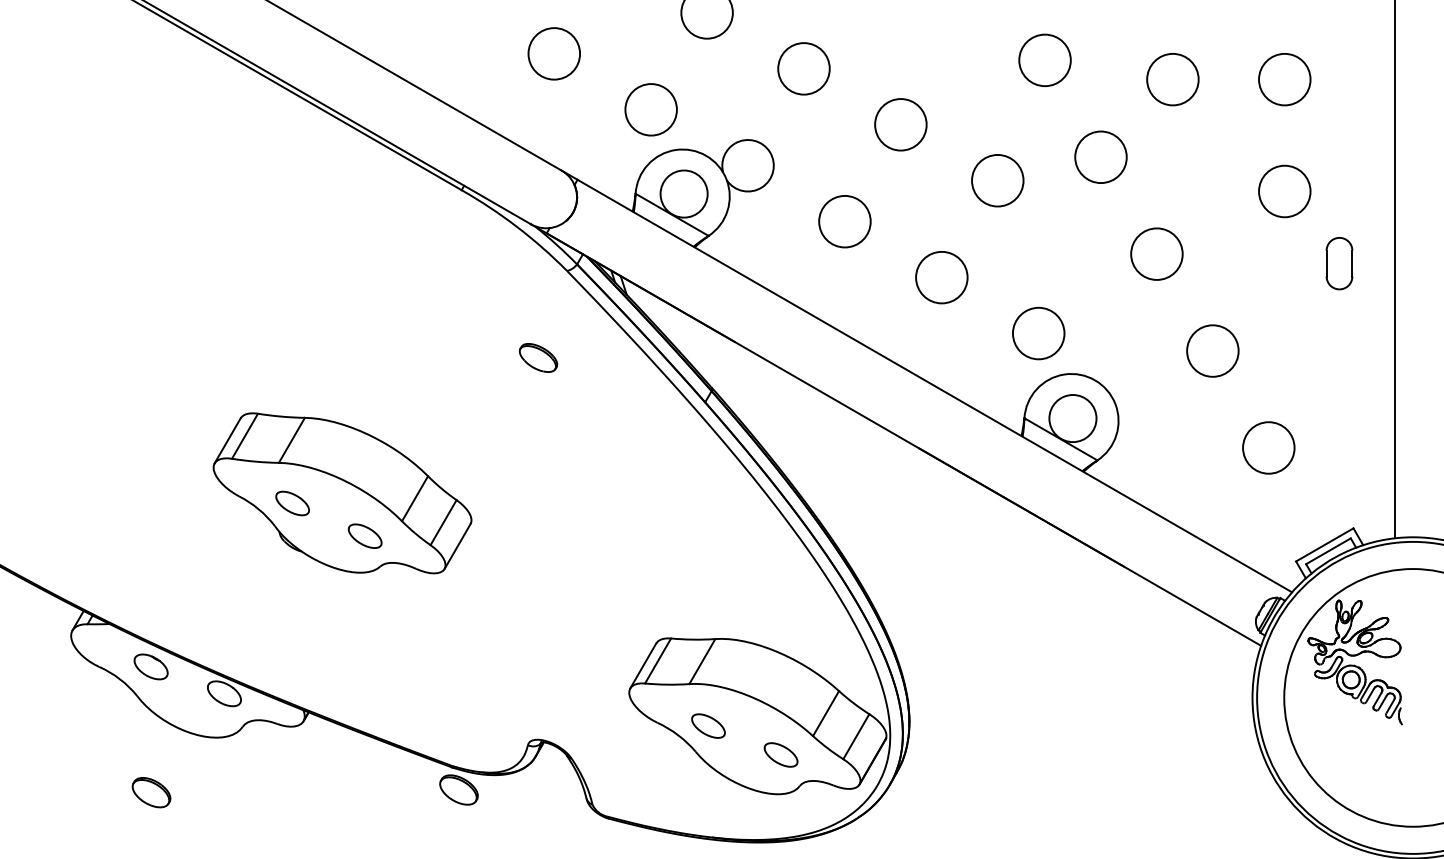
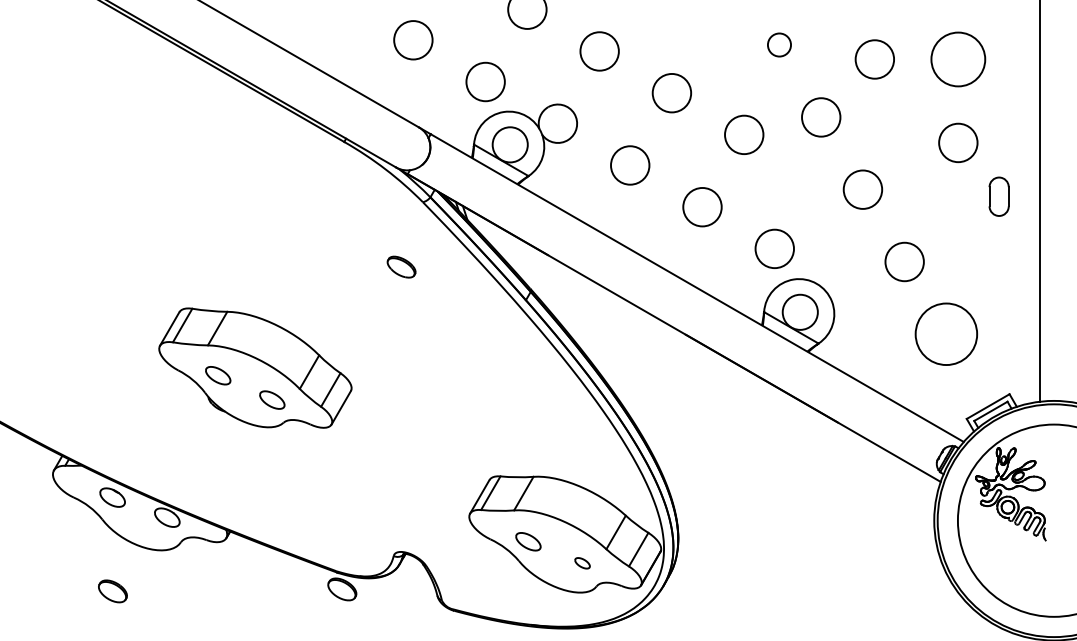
circle: (1044, 59) -> (779, 44), size x0.6
circle: (1284, 79) -> (958, 59), size x1.4
circle: (1268, 447) -> (946, 333), size x1.6
part: (780, 754) -> (582, 562), size x0.6

